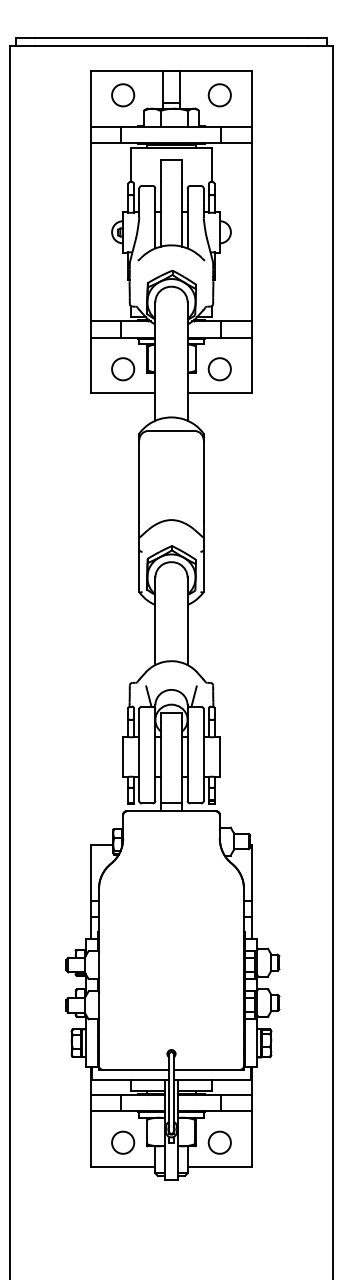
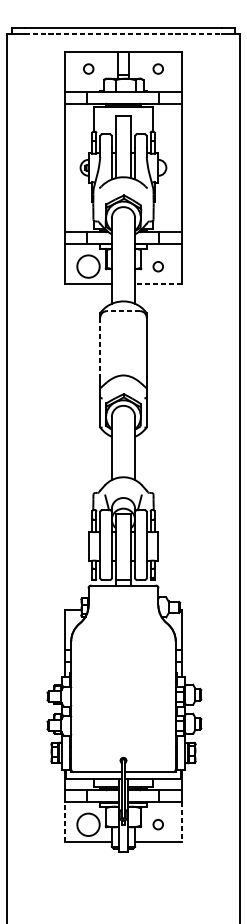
line: (171, 46) -> (123, 33), solid -> dashed
circle: (123, 95) -> (88, 69), size x0.6
circle: (219, 95) -> (158, 69), size x0.6
circle: (123, 369) -> (88, 266), size x1.4
circle: (219, 369) -> (158, 266), size x0.6
line: (219, 393) -> (158, 284), solid -> dashed
line: (171, 430) -> (123, 310), solid -> dashed
line: (139, 481) -> (100, 347), solid -> dashed
line: (90, 1138) -> (65, 821), solid -> dashed
line: (252, 1138) -> (181, 821), solid -> dashed
circle: (123, 1142) -> (88, 824), size x1.4
circle: (219, 1142) -> (158, 824), size x0.6

